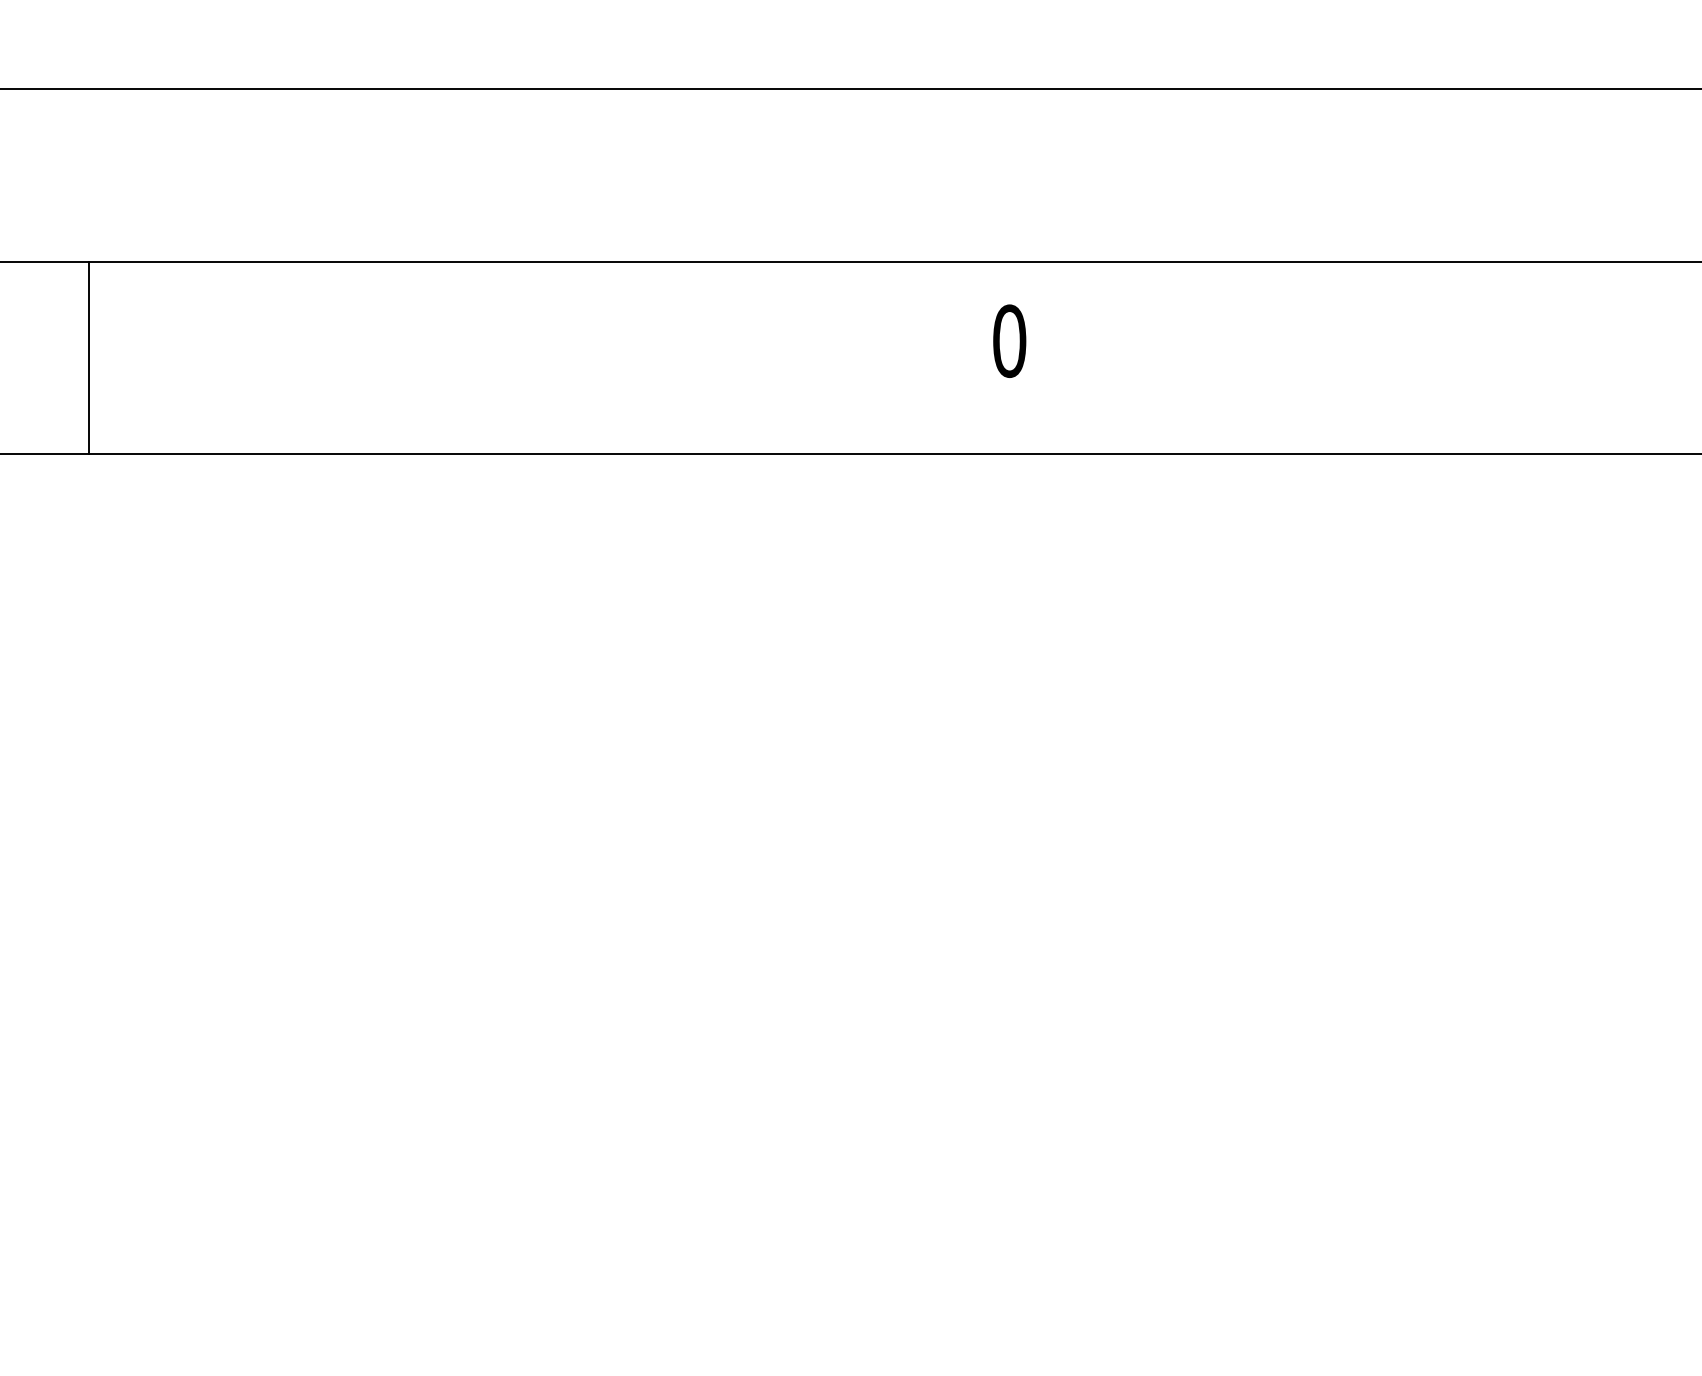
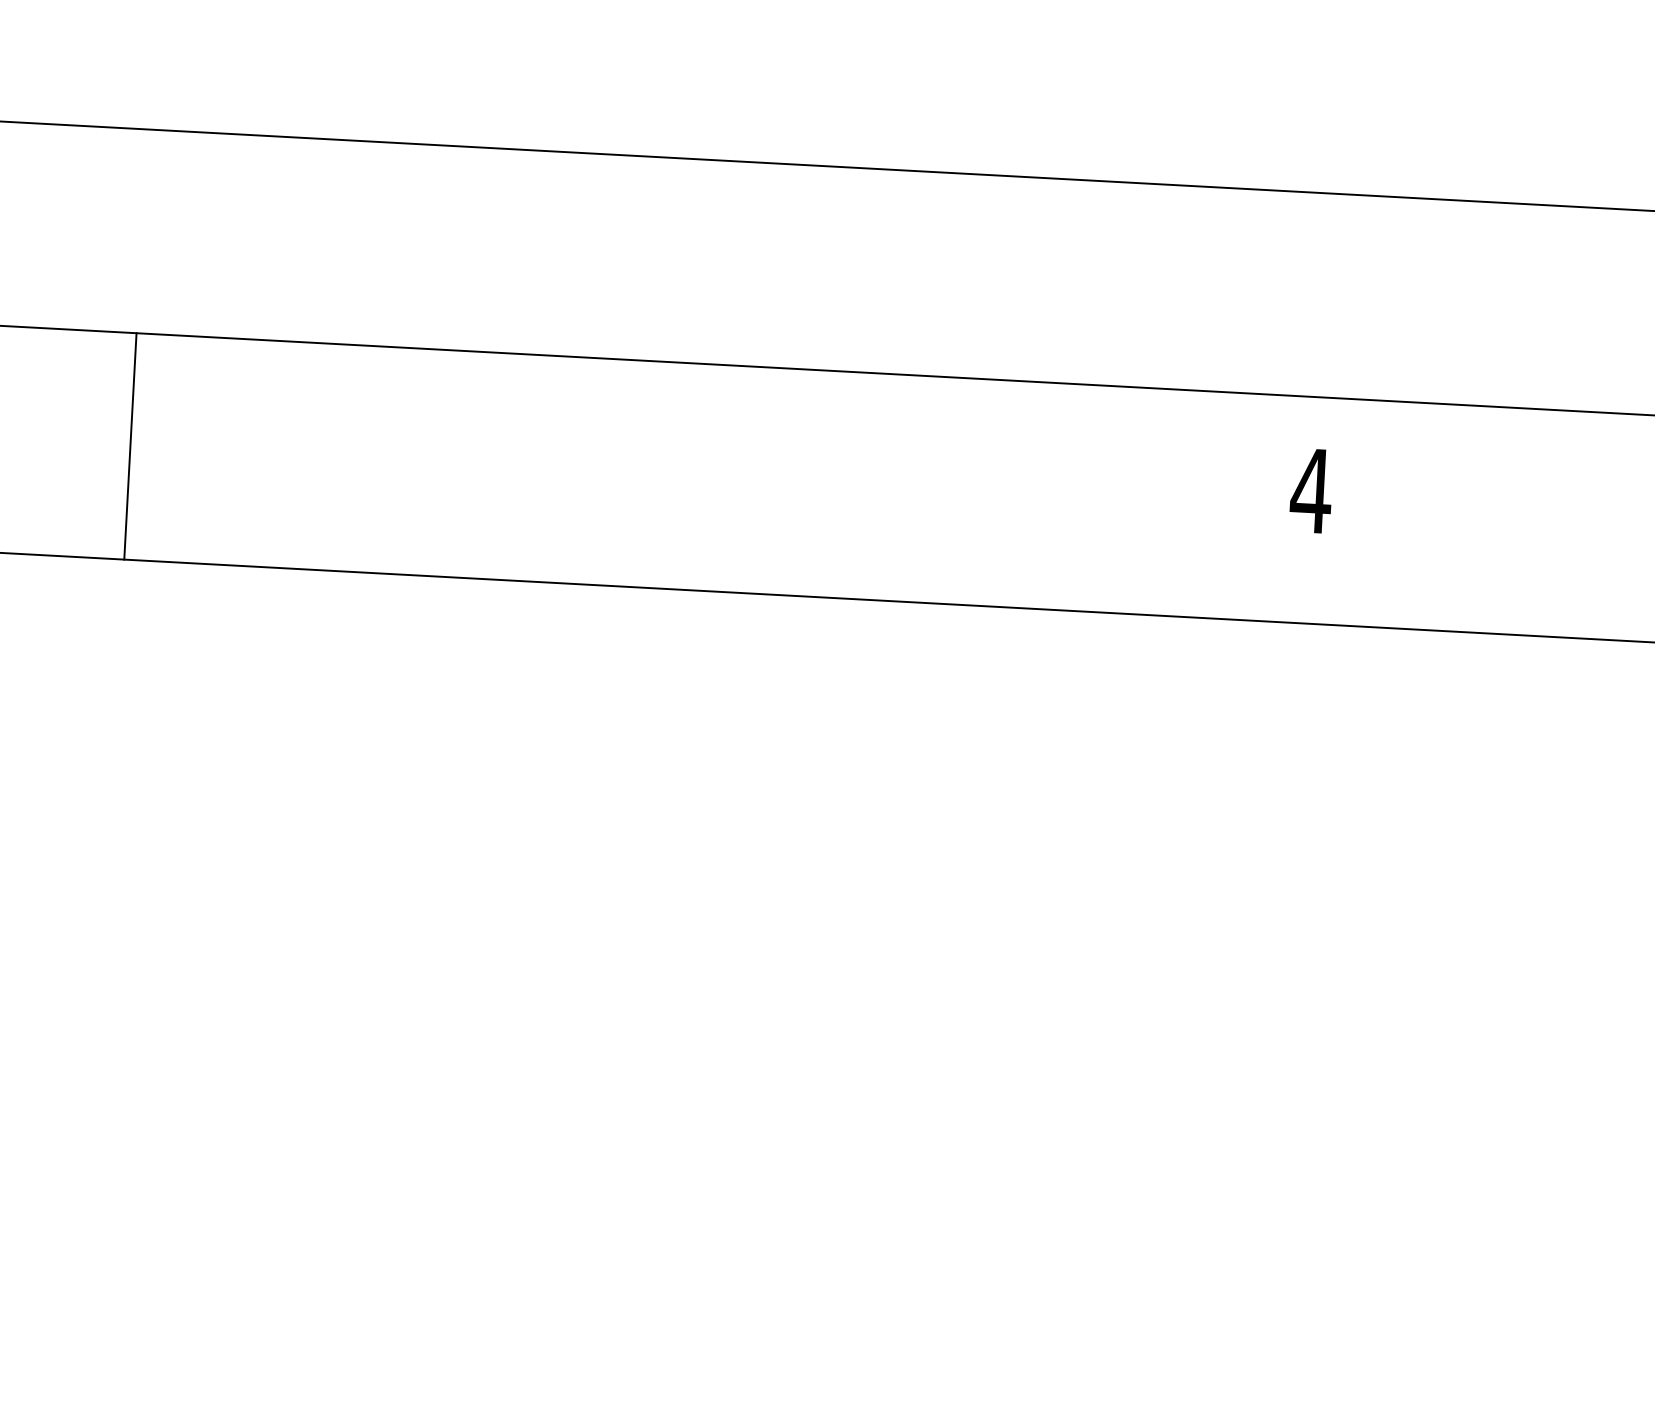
text: (1009, 340) -> (1311, 490), 0 -> 4
line: (88, 357) -> (130, 446), moved

